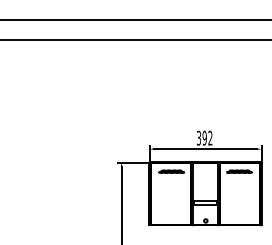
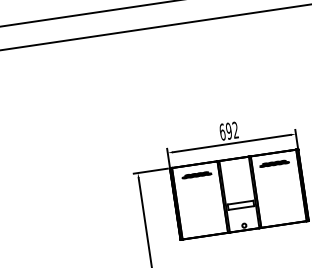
text: (198, 137) -> (221, 131), 392 -> 692

